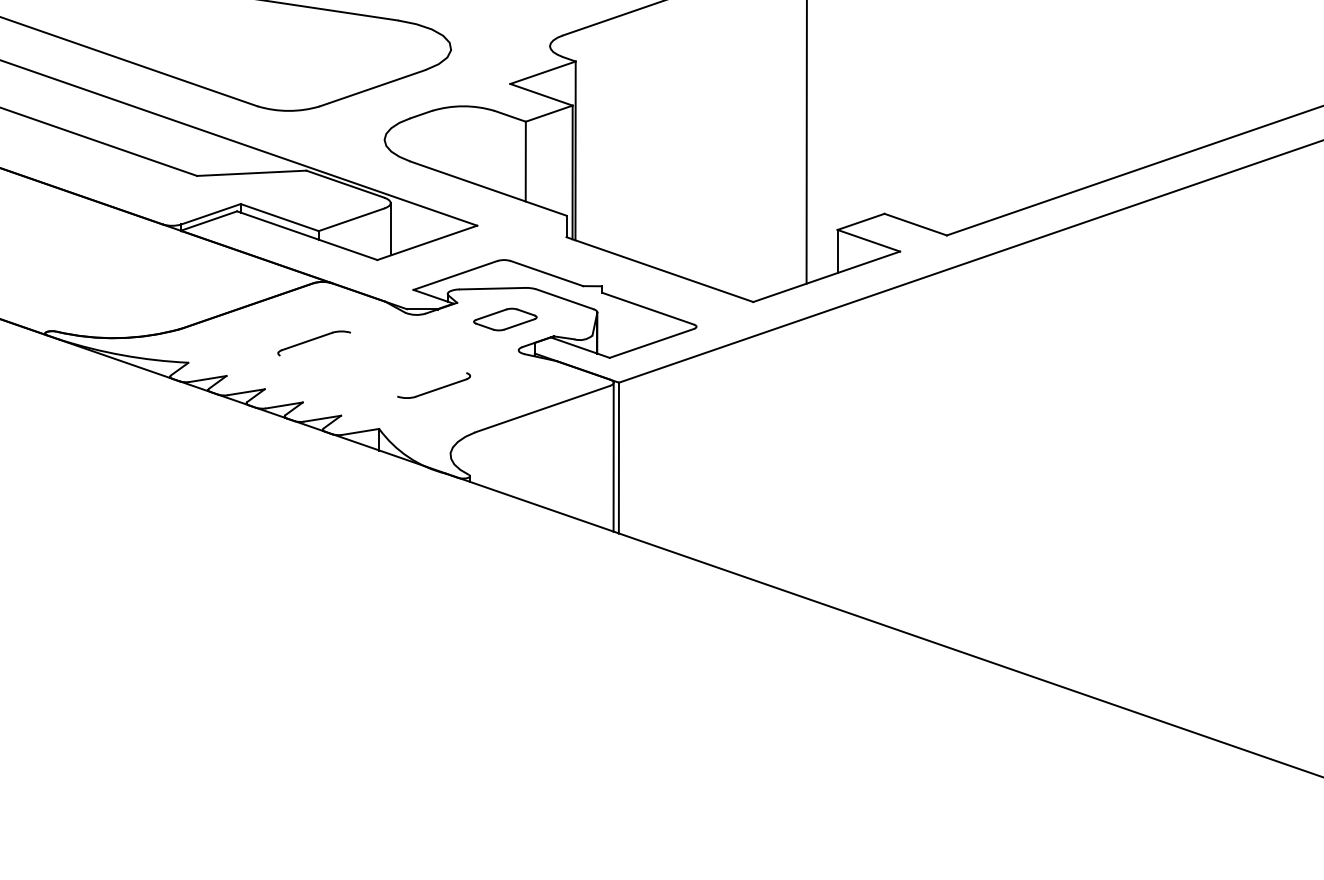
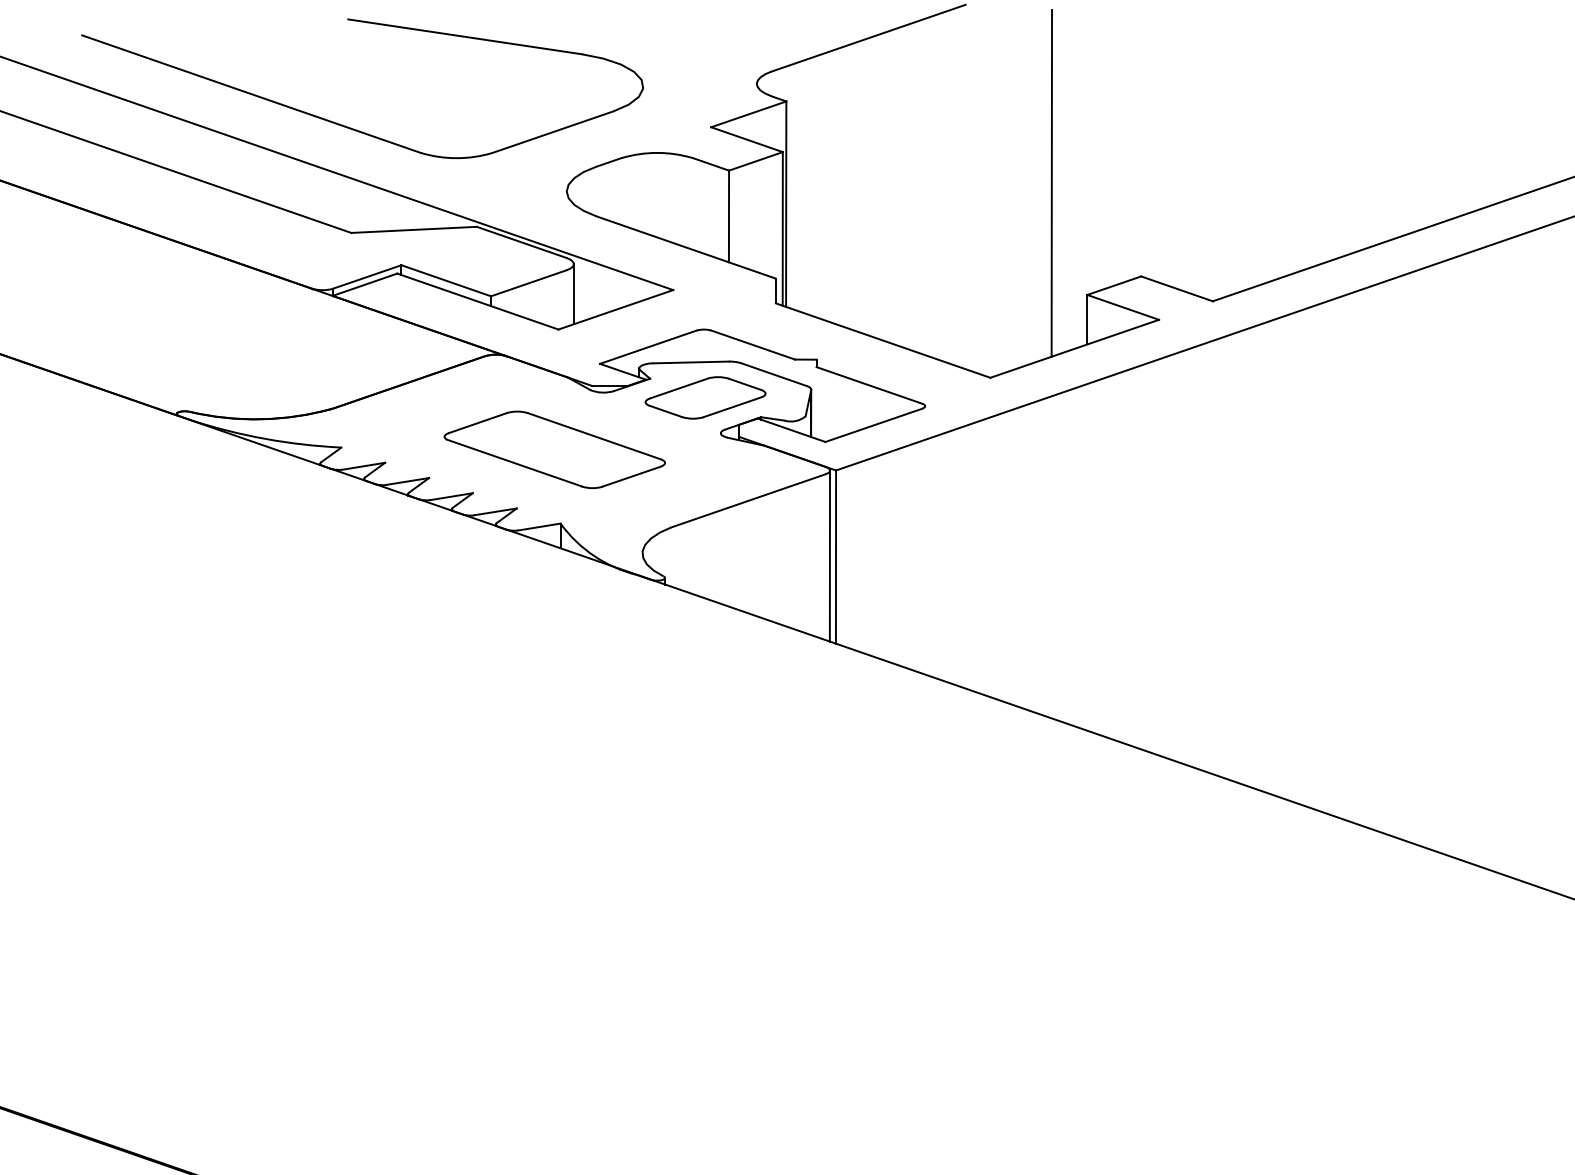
part: (505, 319) -> (705, 397), size x1.67
line: (408, 353) -> (594, 436), added
line: (339, 375) -> (514, 462), added

